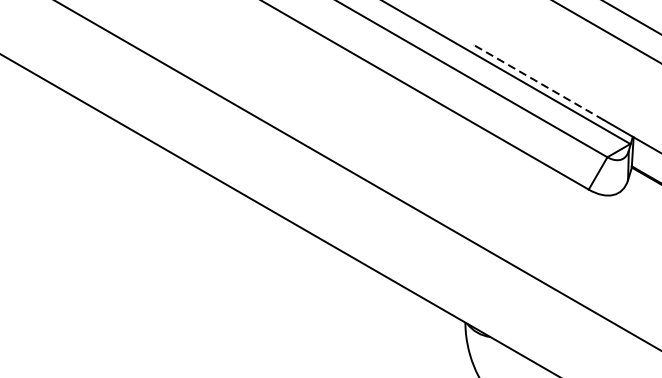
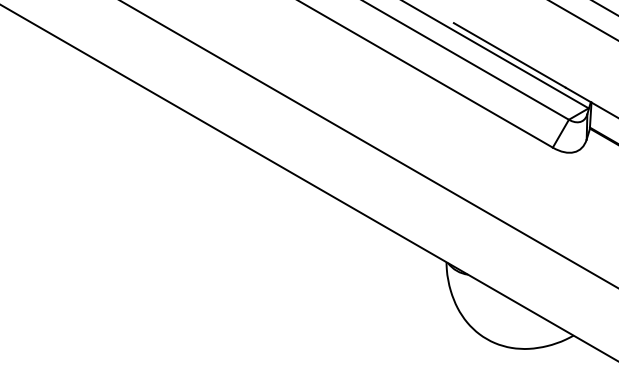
line: (538, 82) -> (509, 55), dashed -> solid

